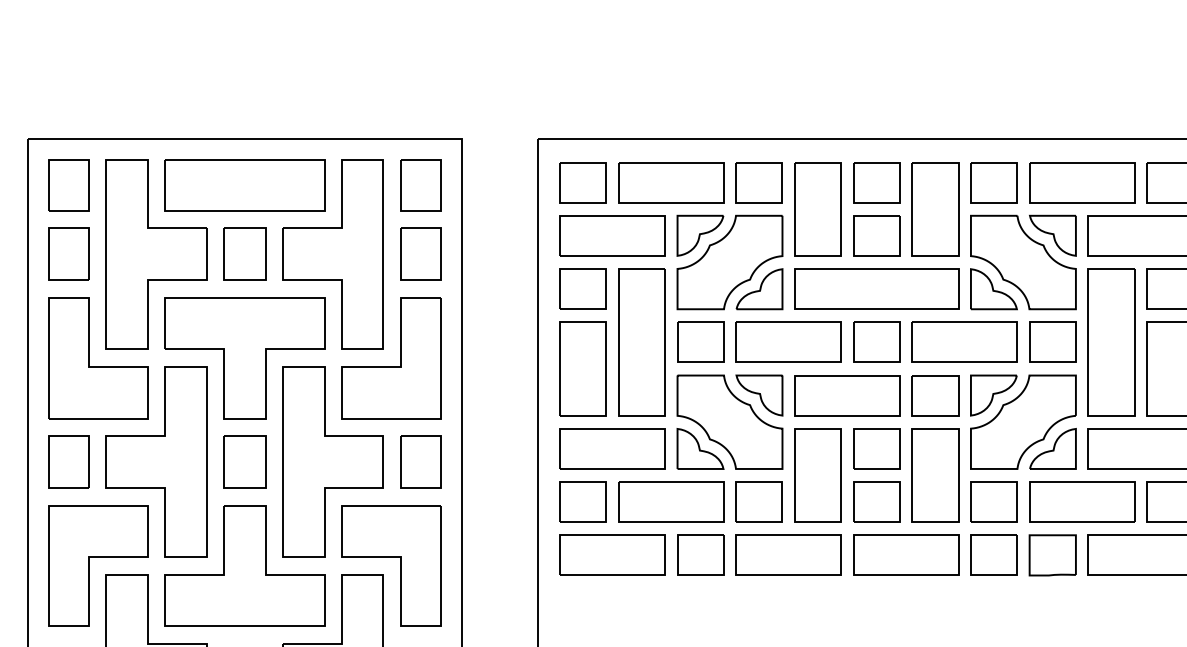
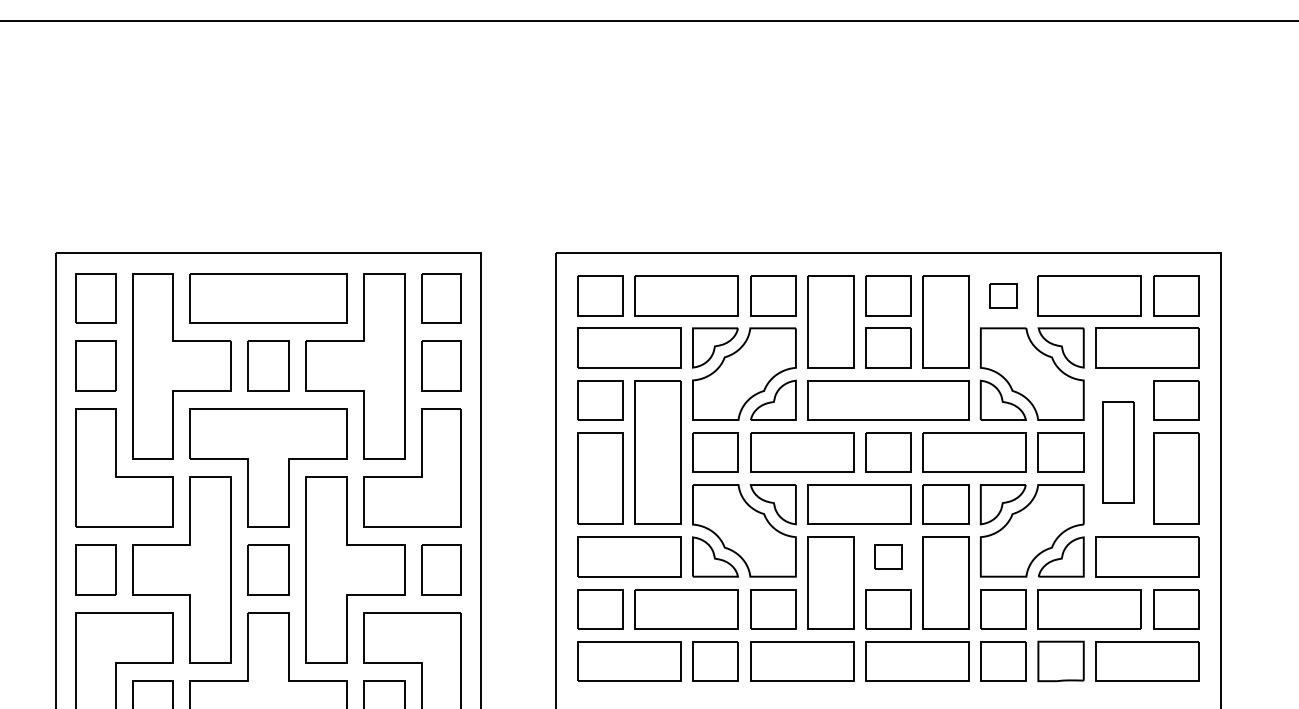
part: (994, 182) -> (1003, 295), size x0.6
part: (1111, 342) -> (1118, 452), size x0.7
part: (876, 448) -> (888, 556), size x0.6

